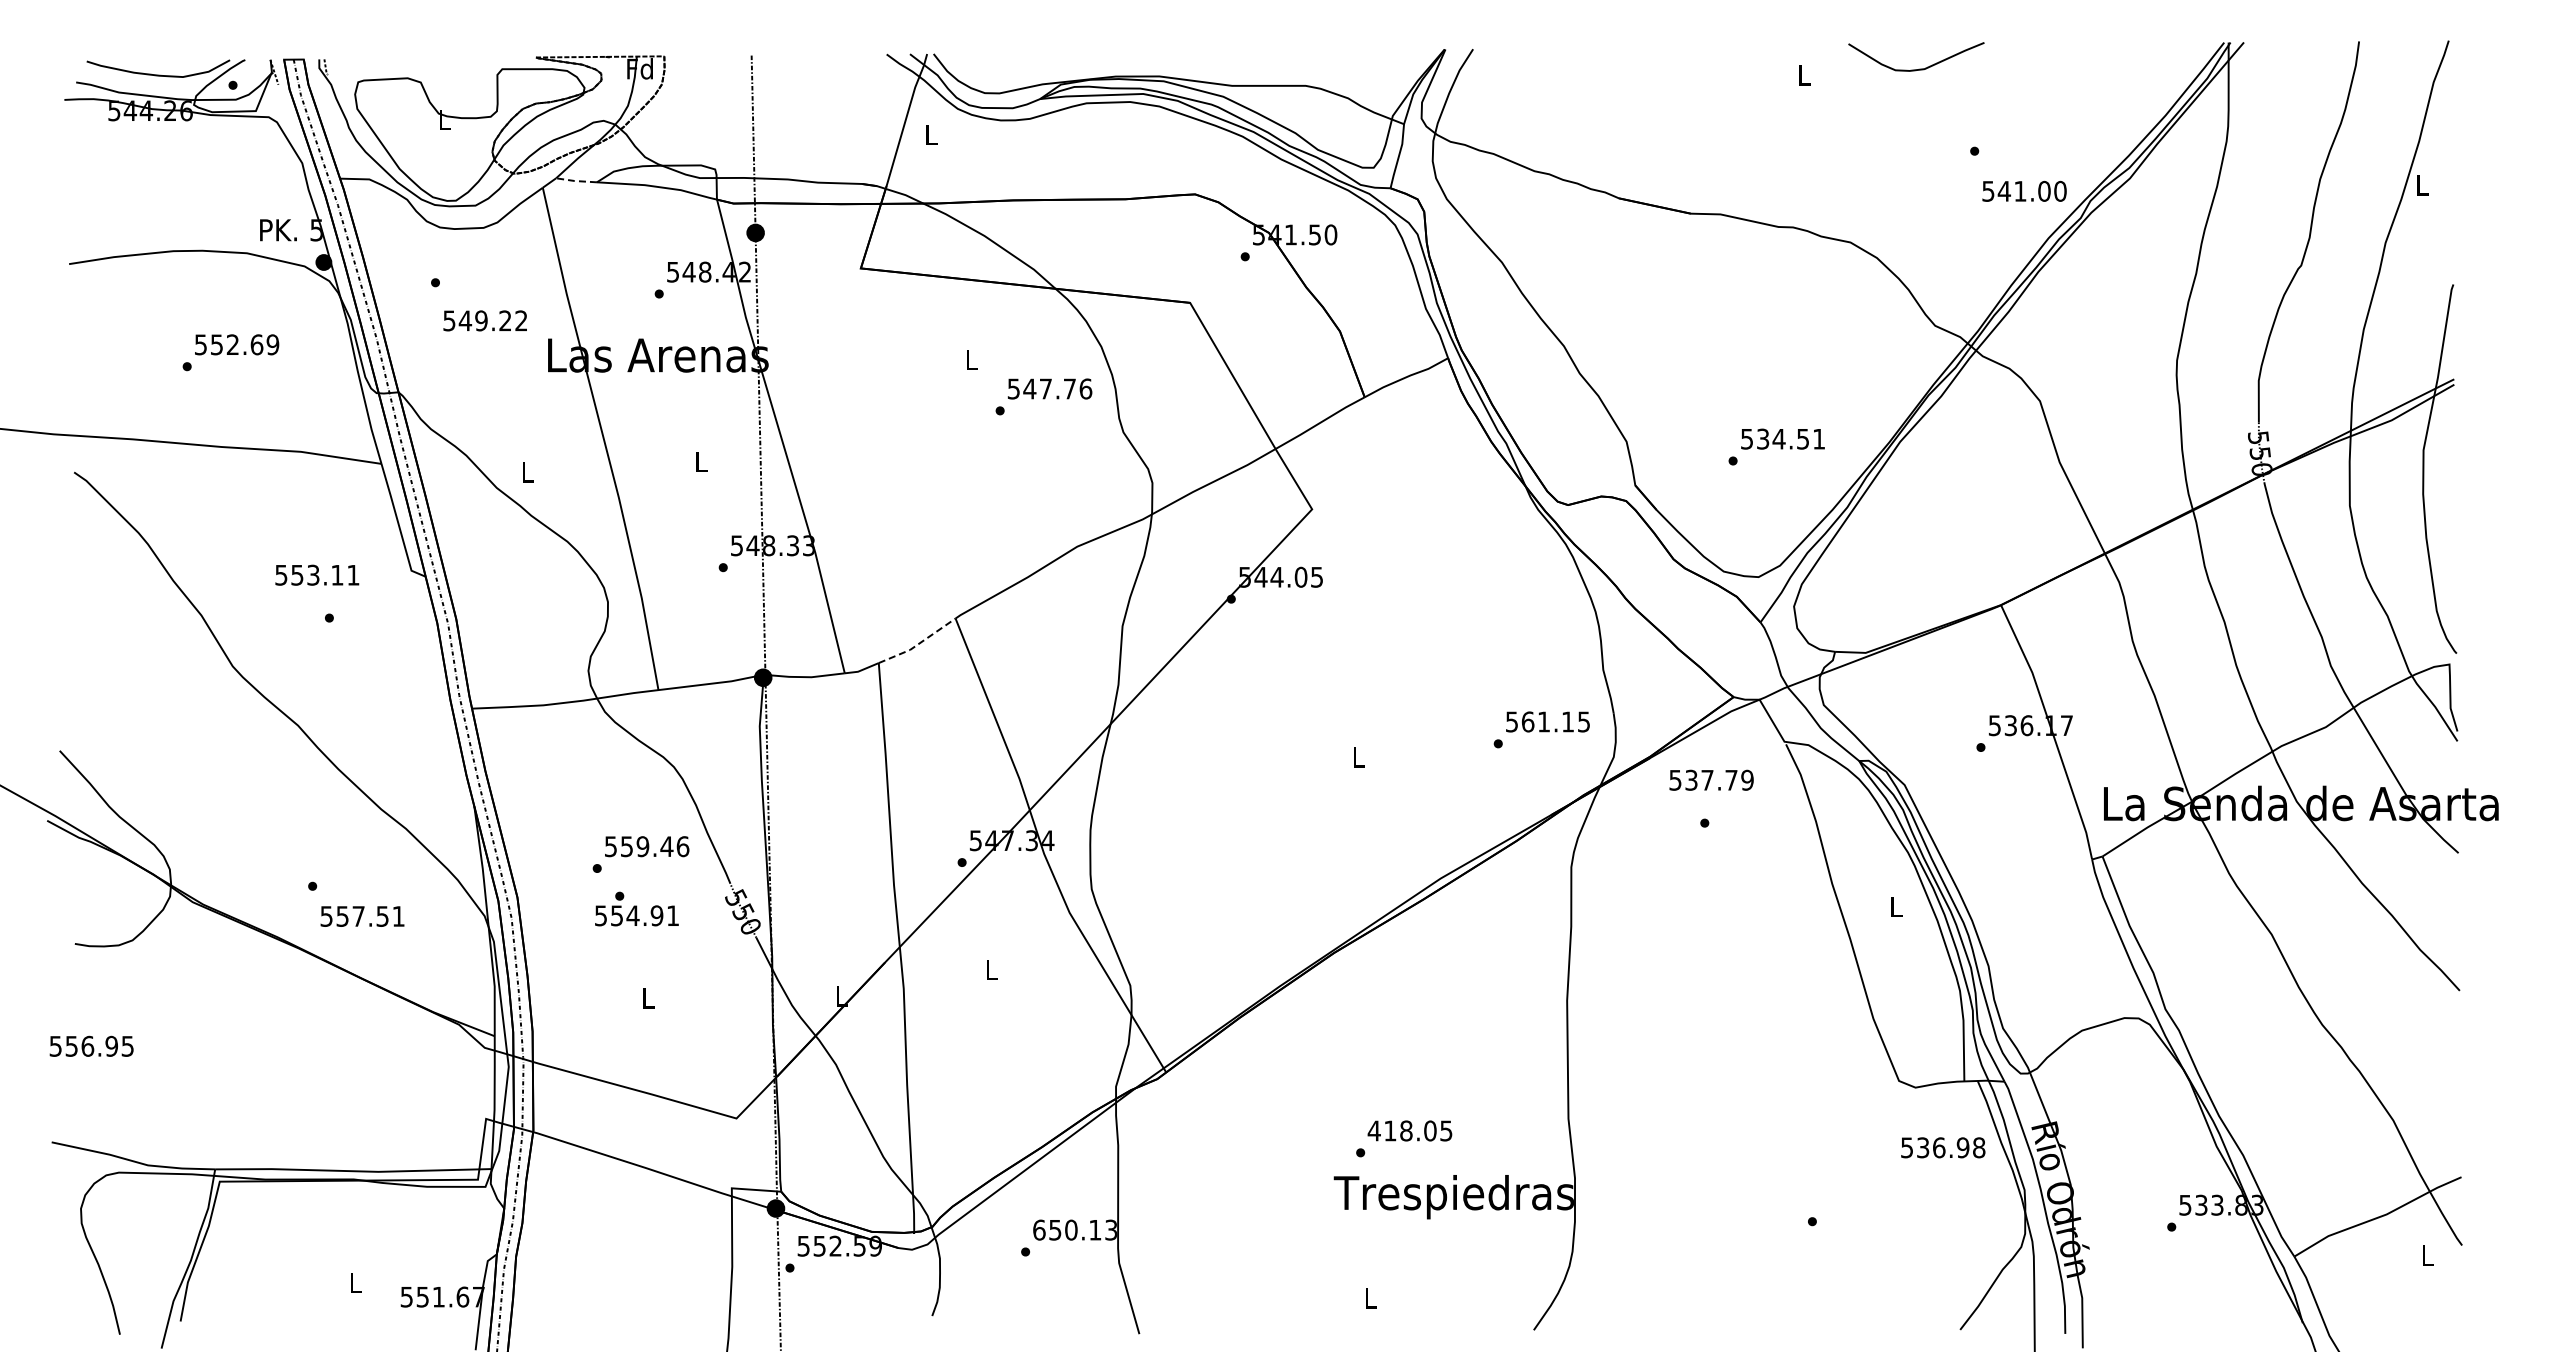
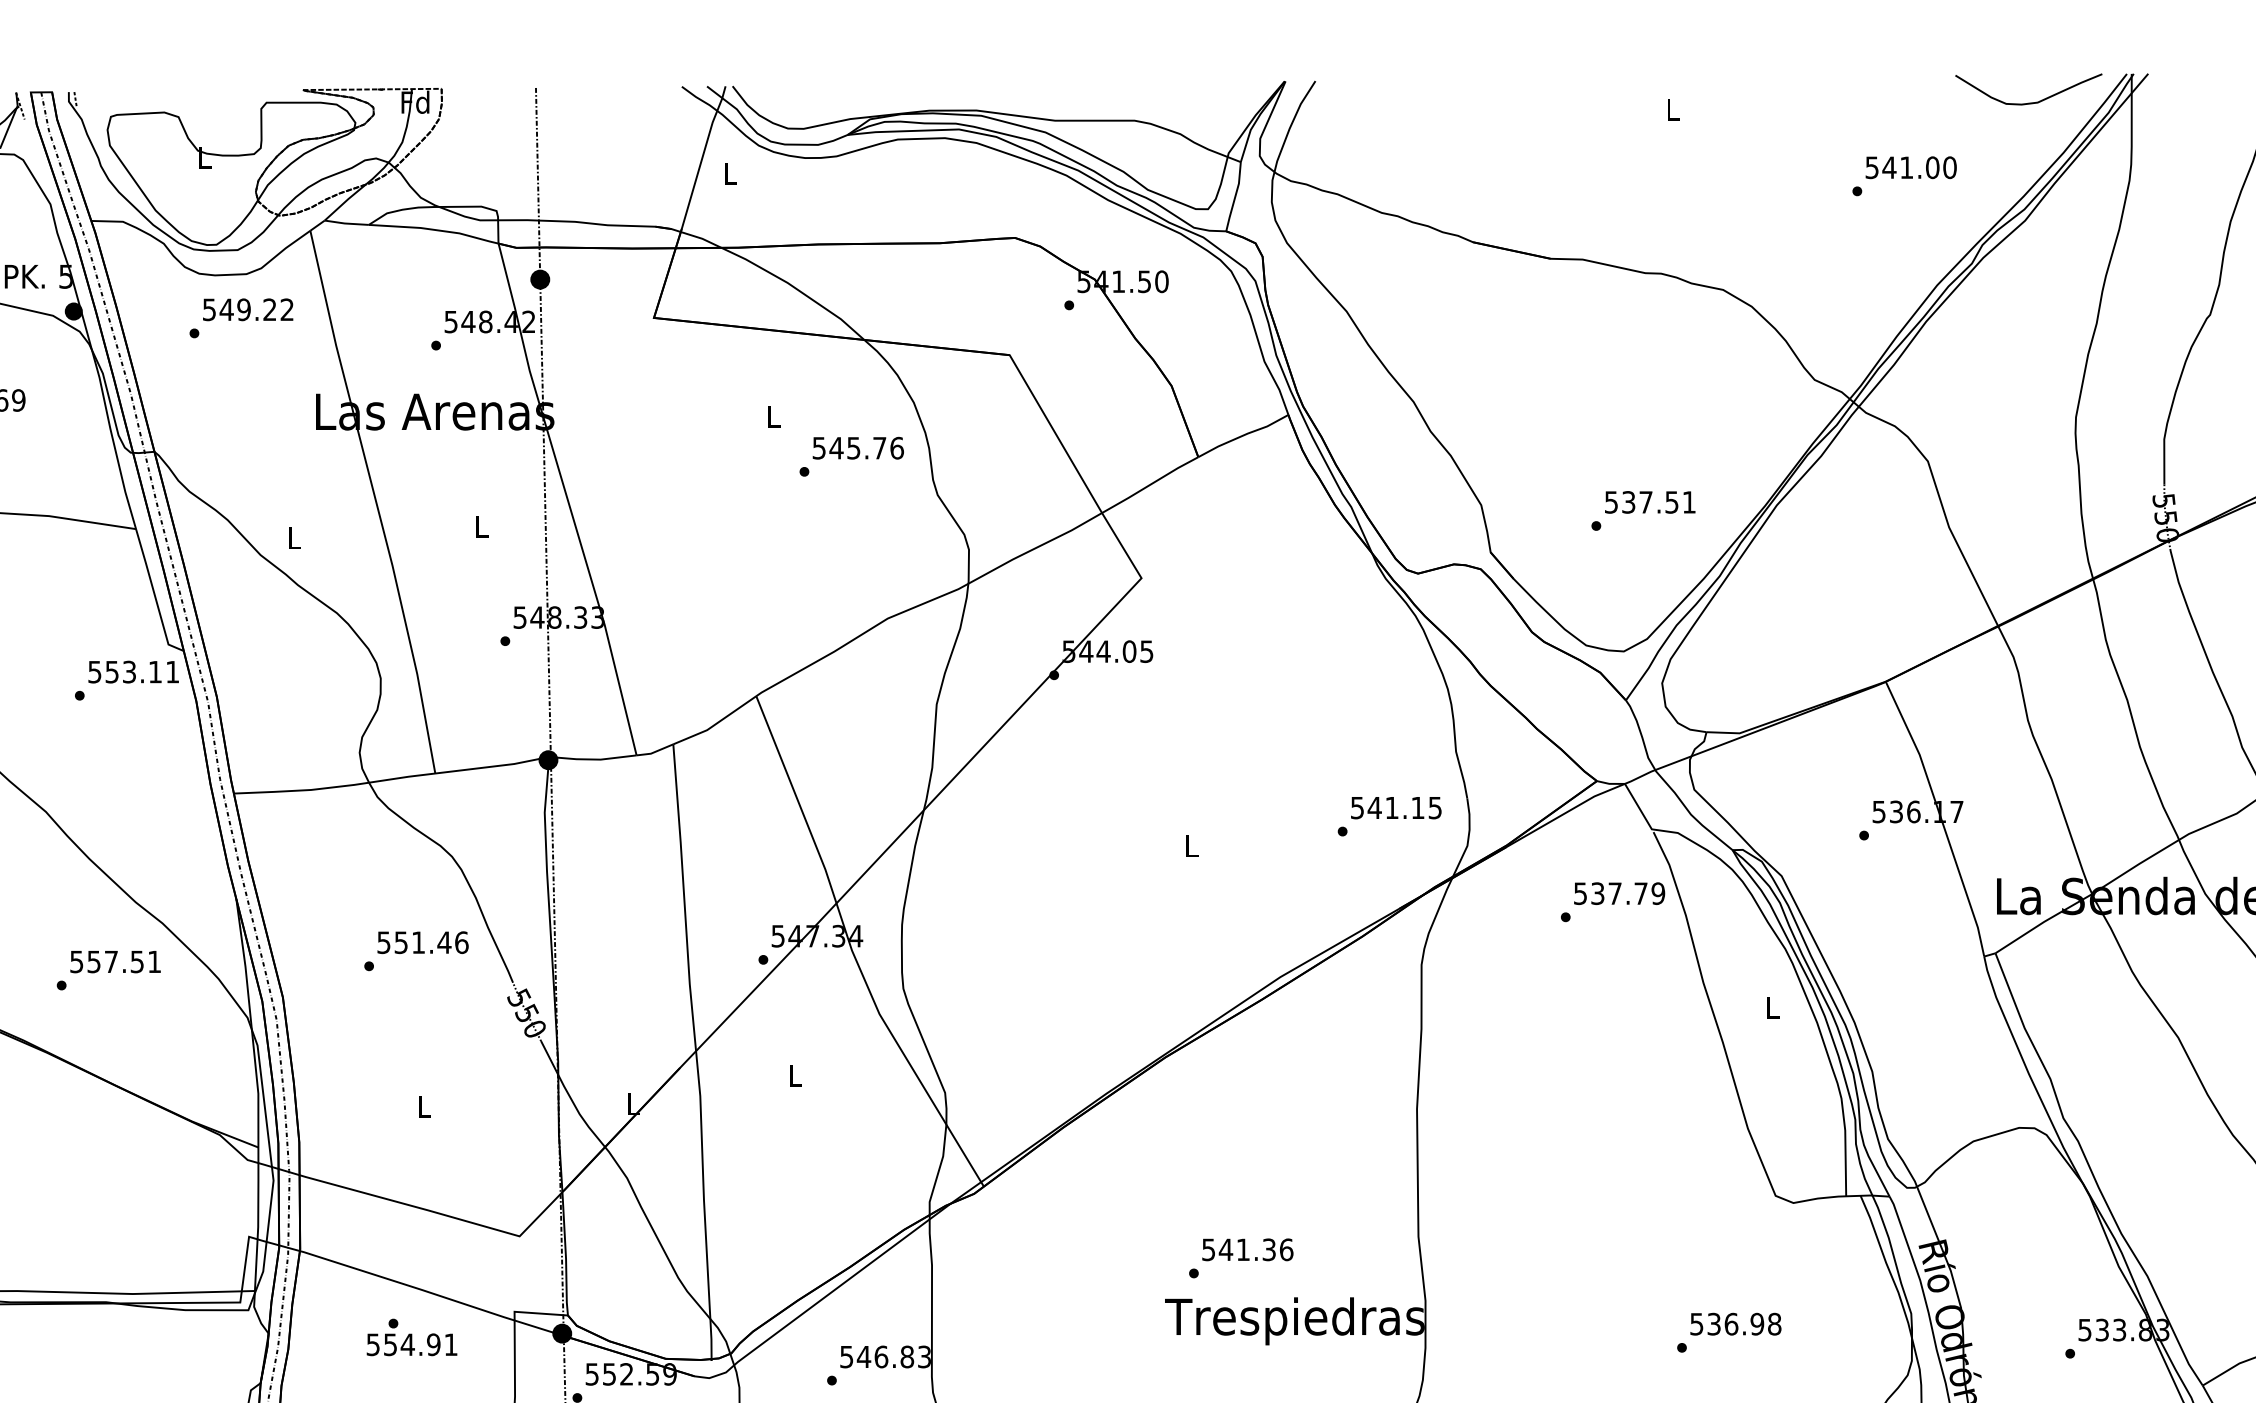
curve: (1919, 68) -> (2032, 101), moved
line: (575, 181) -> (345, 224), dashed -> solid
text: (2024, 190) -> (1911, 166), moved
text: (484, 320) -> (247, 309), moved
text: (1045, 388) -> (853, 447), 547.76 -> 545.76
text: (1778, 439) -> (1645, 502), 534.51 -> 537.51
text: (317, 574) -> (133, 671), moved
line: (919, 643) -> (717, 723), dashed -> solid
text: (1527, 721) -> (1374, 807), 561.15 -> 541.15
text: (1711, 779) -> (1619, 892), moved
text: (642, 846) -> (418, 942), 559.46 -> 551.46
text: (636, 908) -> (411, 1336), moved
text: (362, 916) -> (115, 961), moved
text: (1409, 1130) -> (1246, 1249), 418.05 -> 541.36
text: (1943, 1147) -> (1736, 1323), moved
text: (1067, 1229) -> (877, 1356), 650.13 -> 546.83

